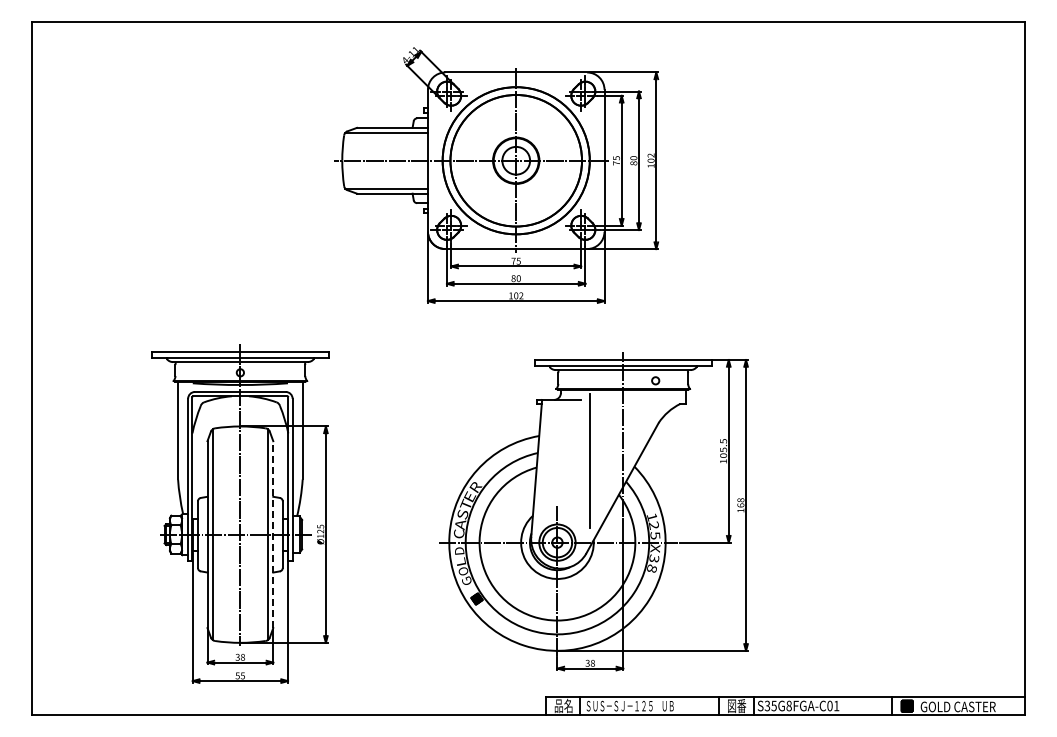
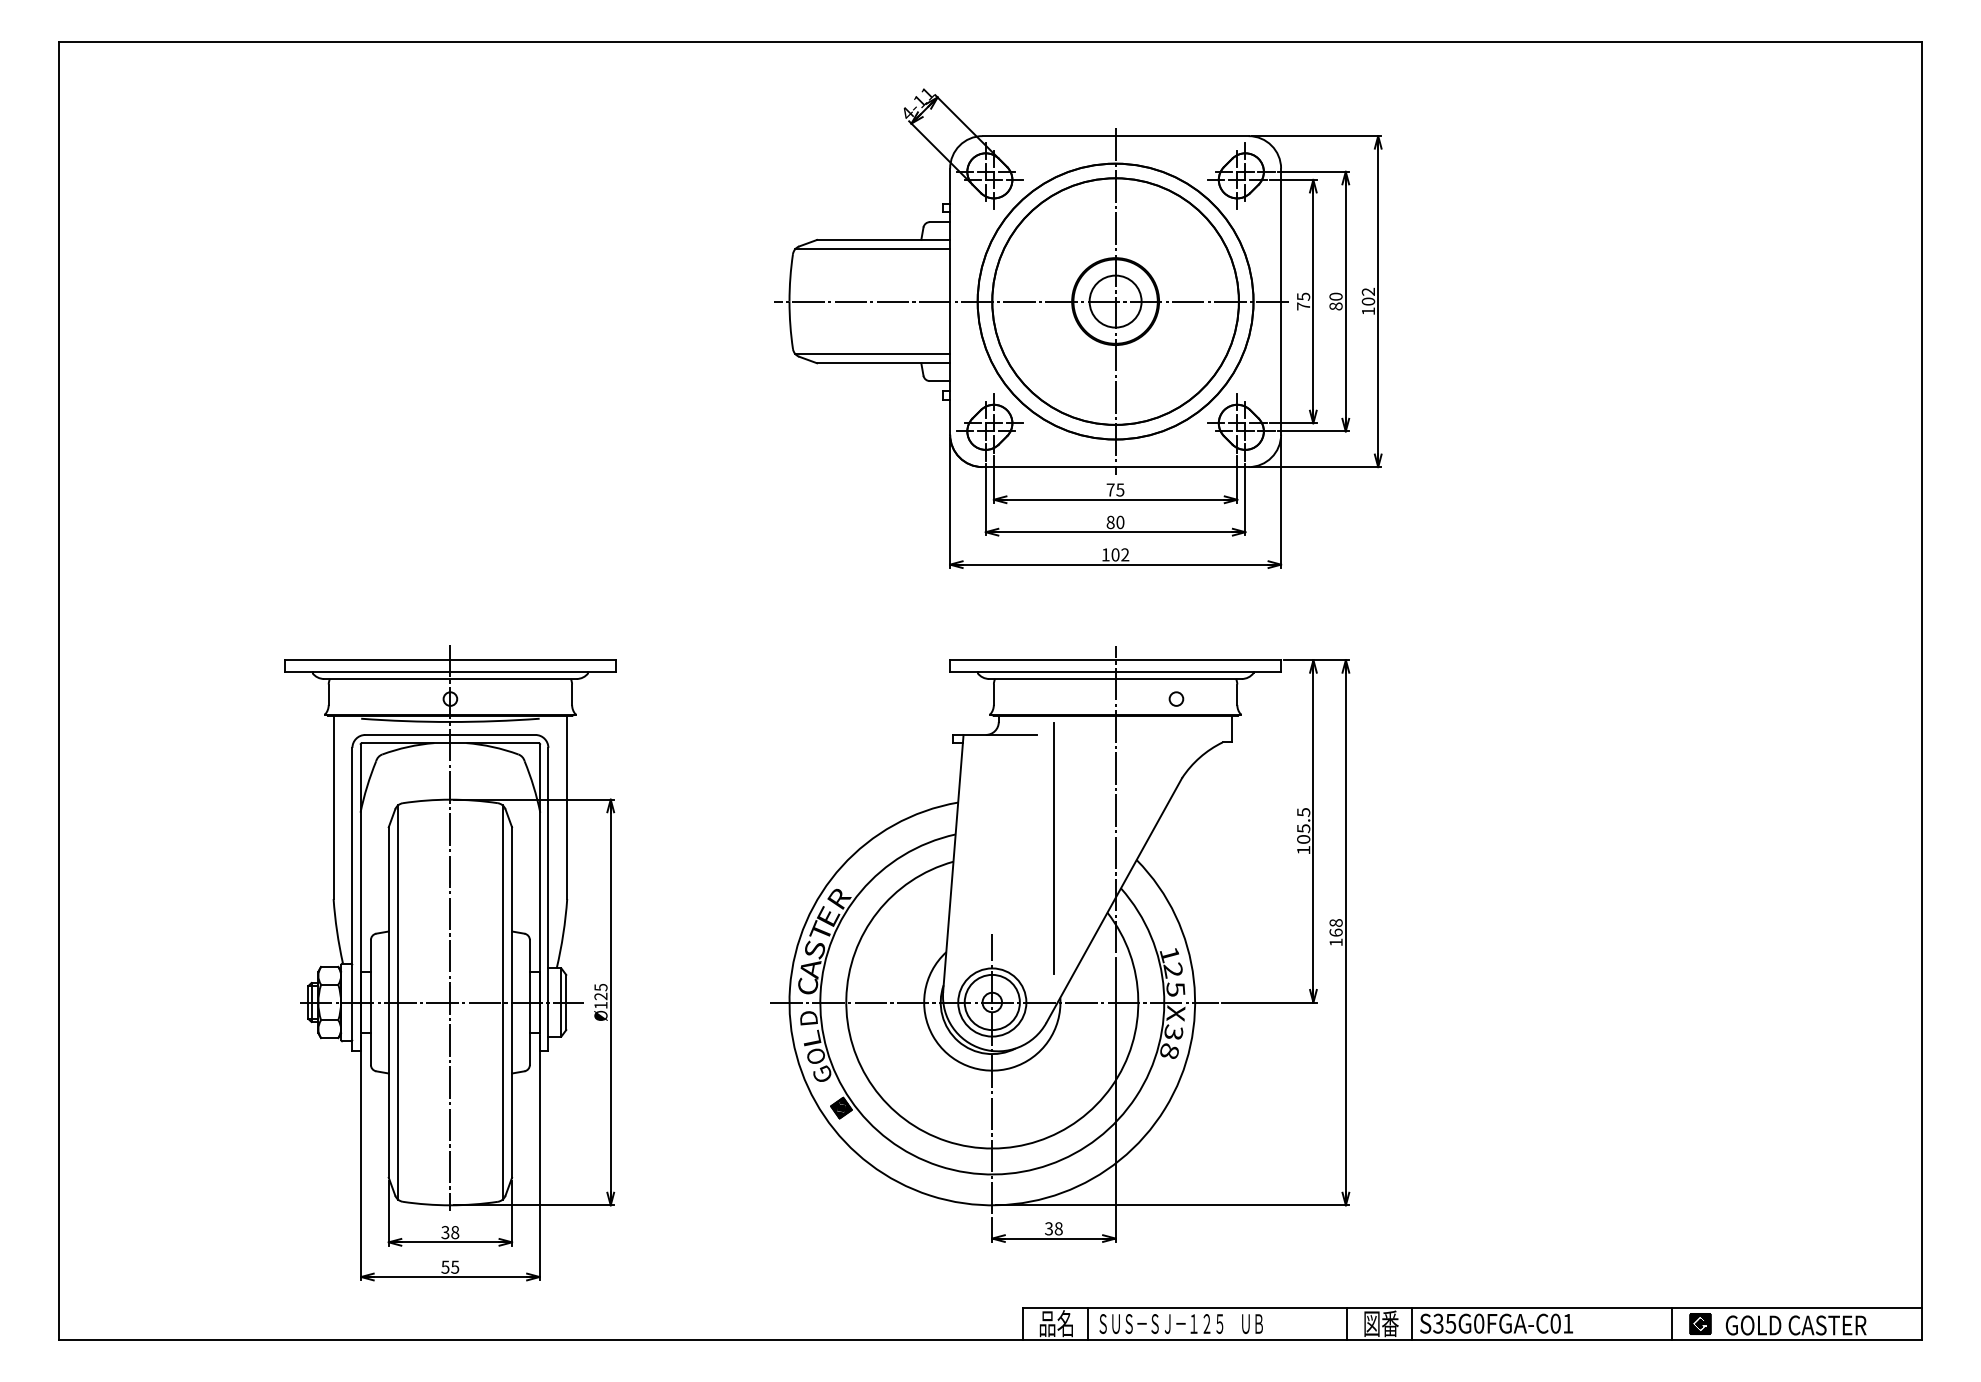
part: (496, 175) -> (1078, 329), moved
part: (593, 511) -> (1059, 944), moved
line: (273, 534) -> (512, 1002), dashed -> solid
text: (788, 706) -> (1477, 1324), S35G8FGA-C01 -> S35G0FGA-C01

